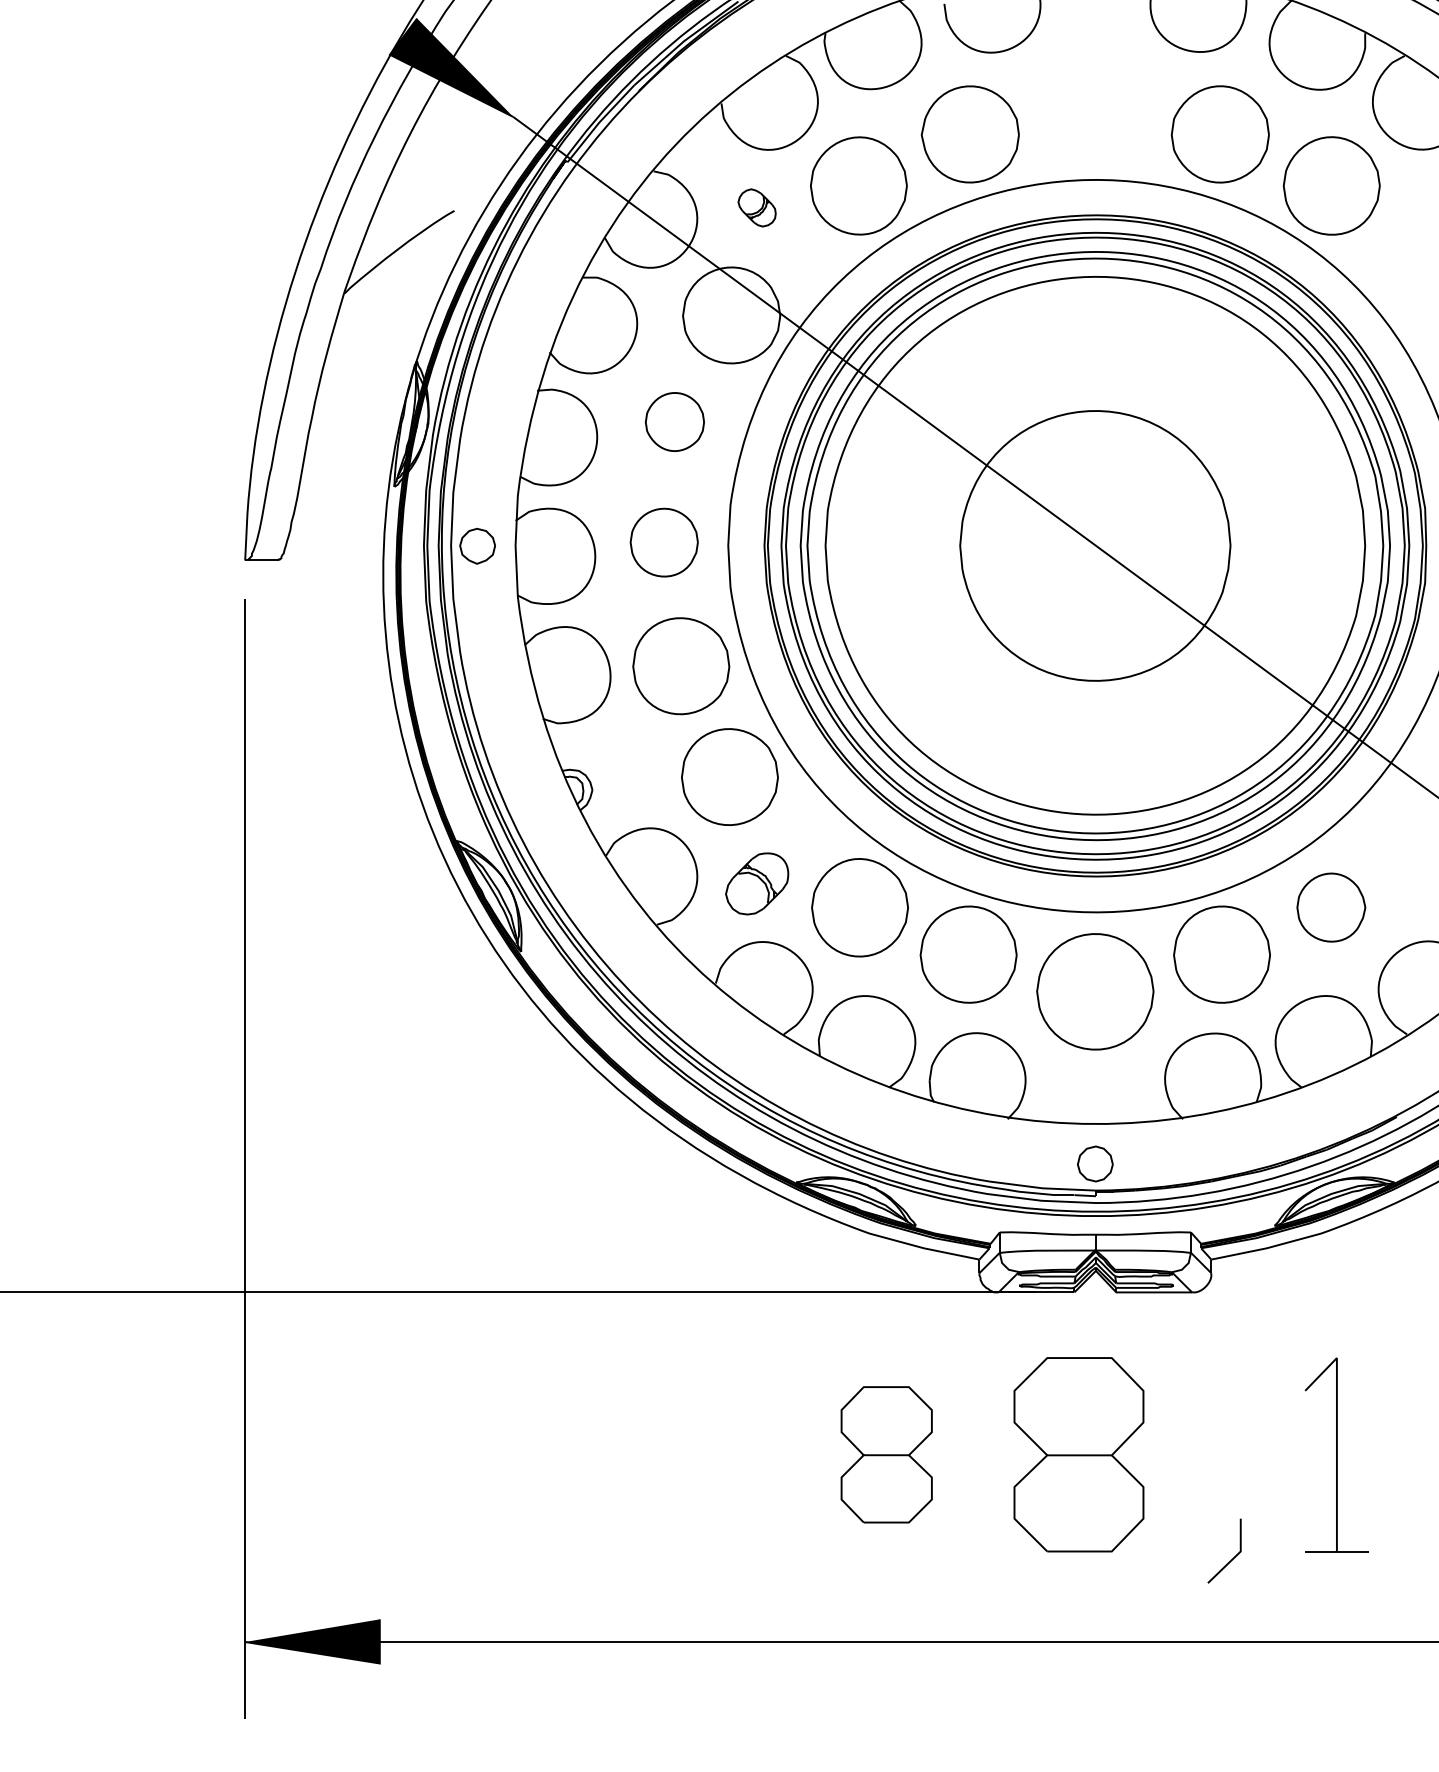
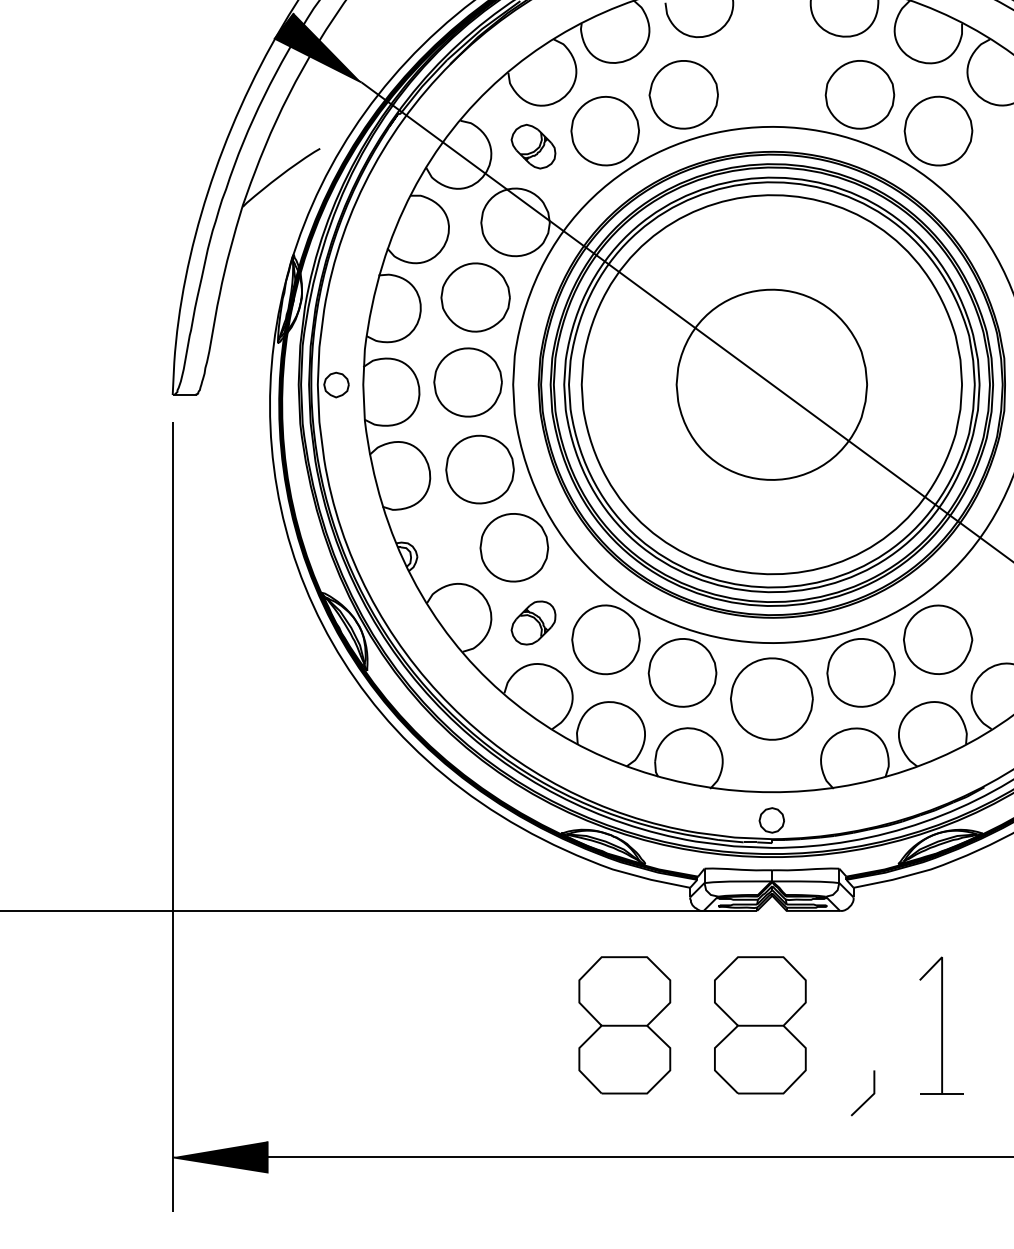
part: (757, 207) -> (533, 146), size x1.67
part: (674, 422) -> (475, 297), size x1.67
part: (663, 542) -> (467, 382), size x1.43
part: (1331, 907) -> (938, 639), size x1.43
part: (886, 1454) -> (624, 1025), size x1.43

